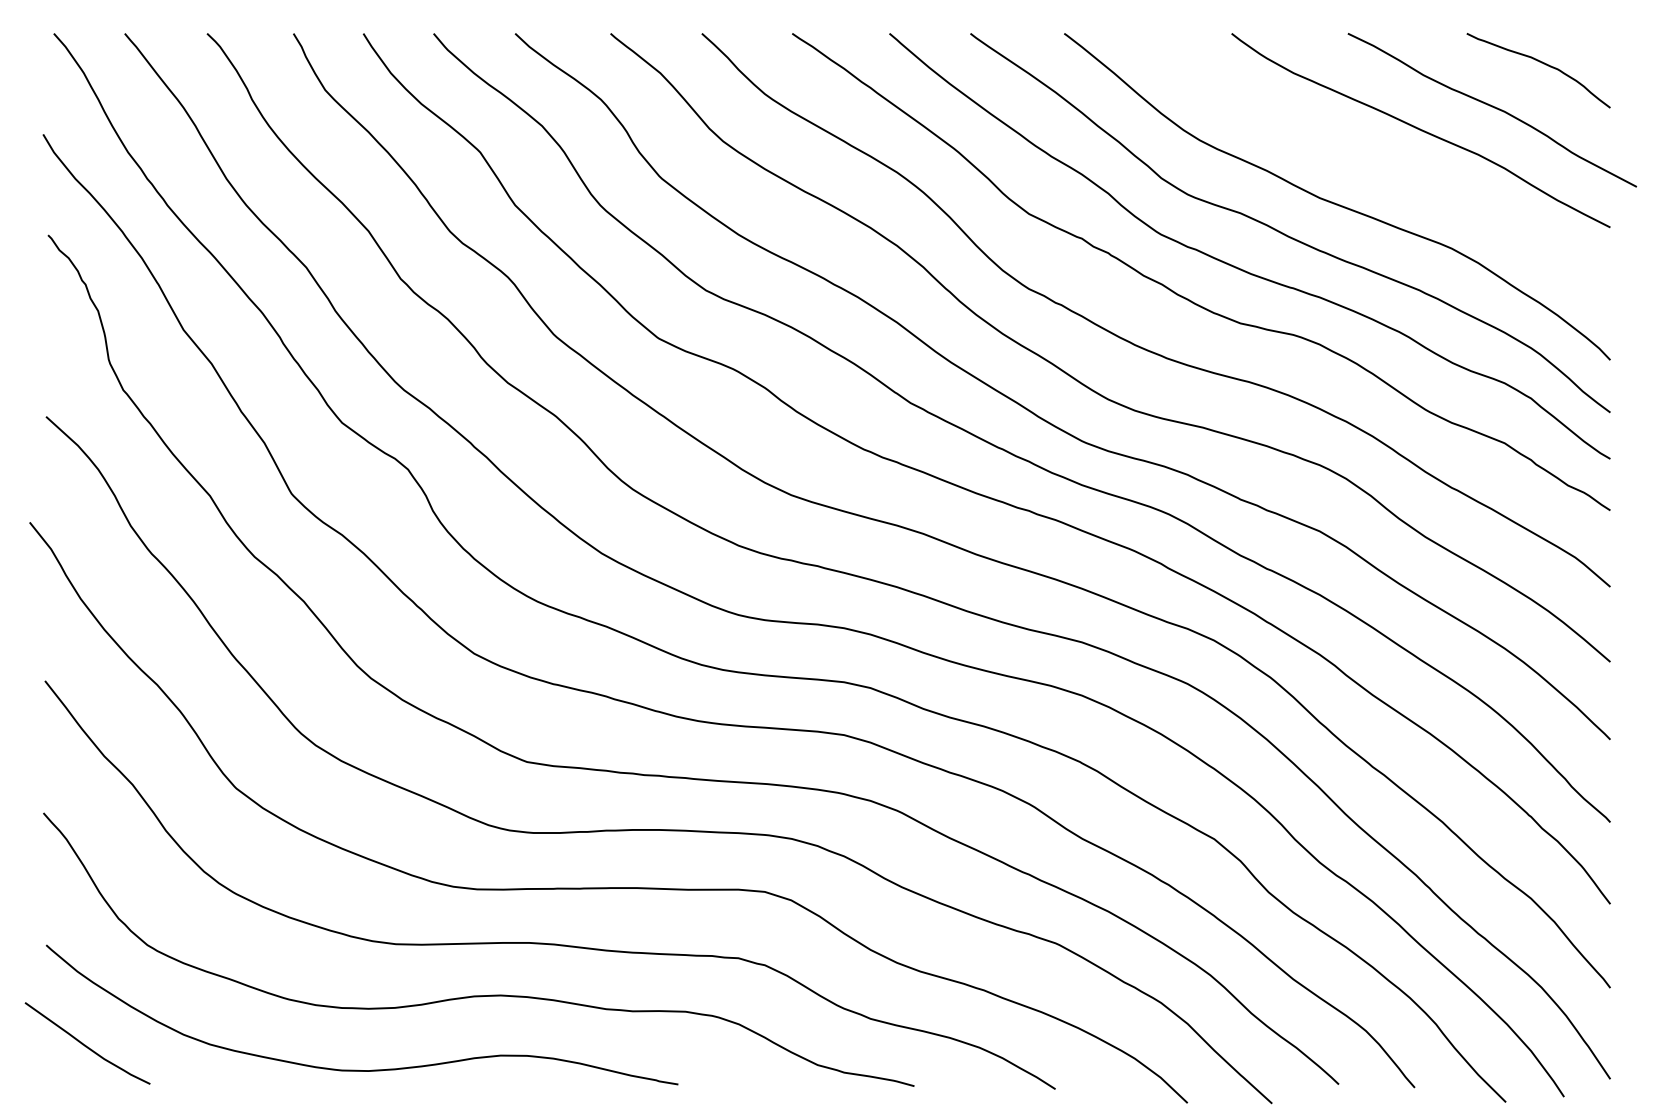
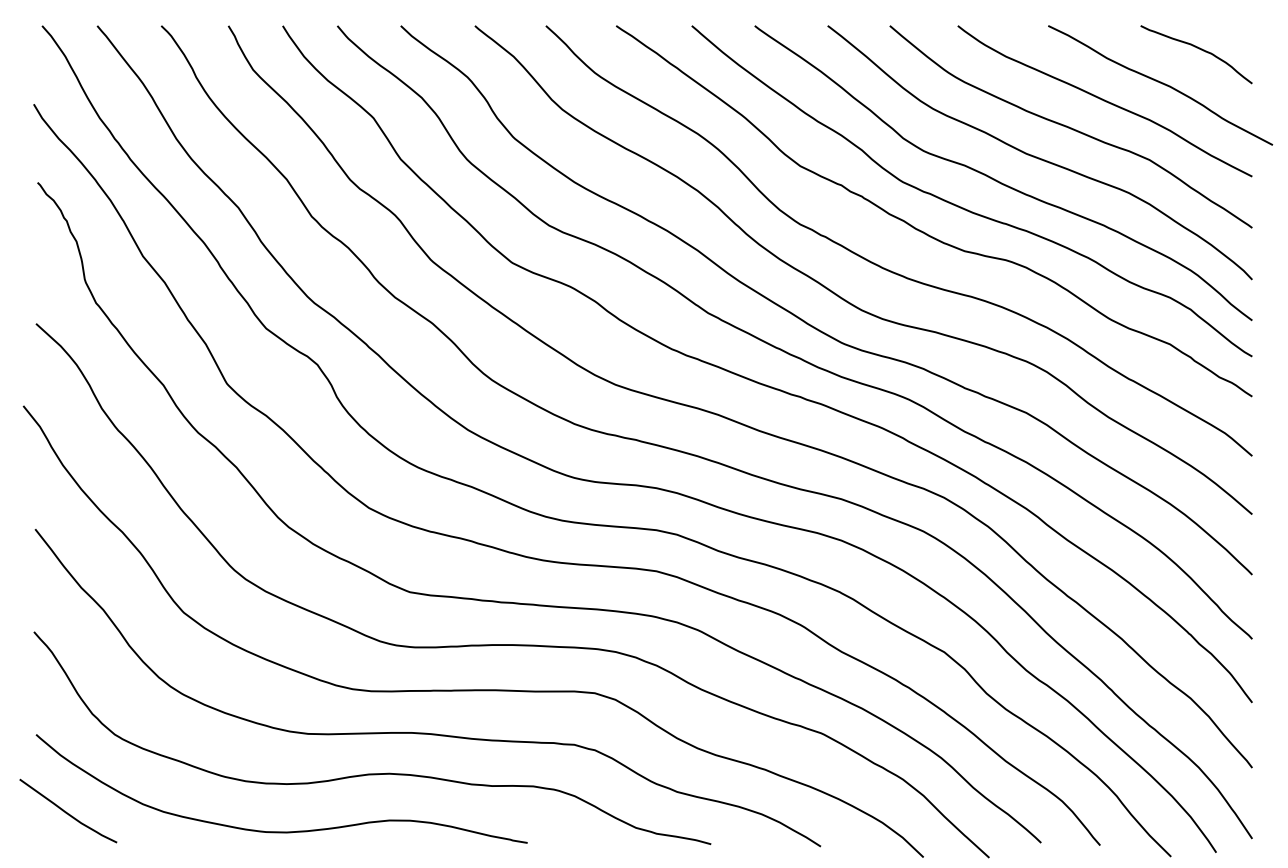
curve: (1375, 163) -> (1069, 126), added

